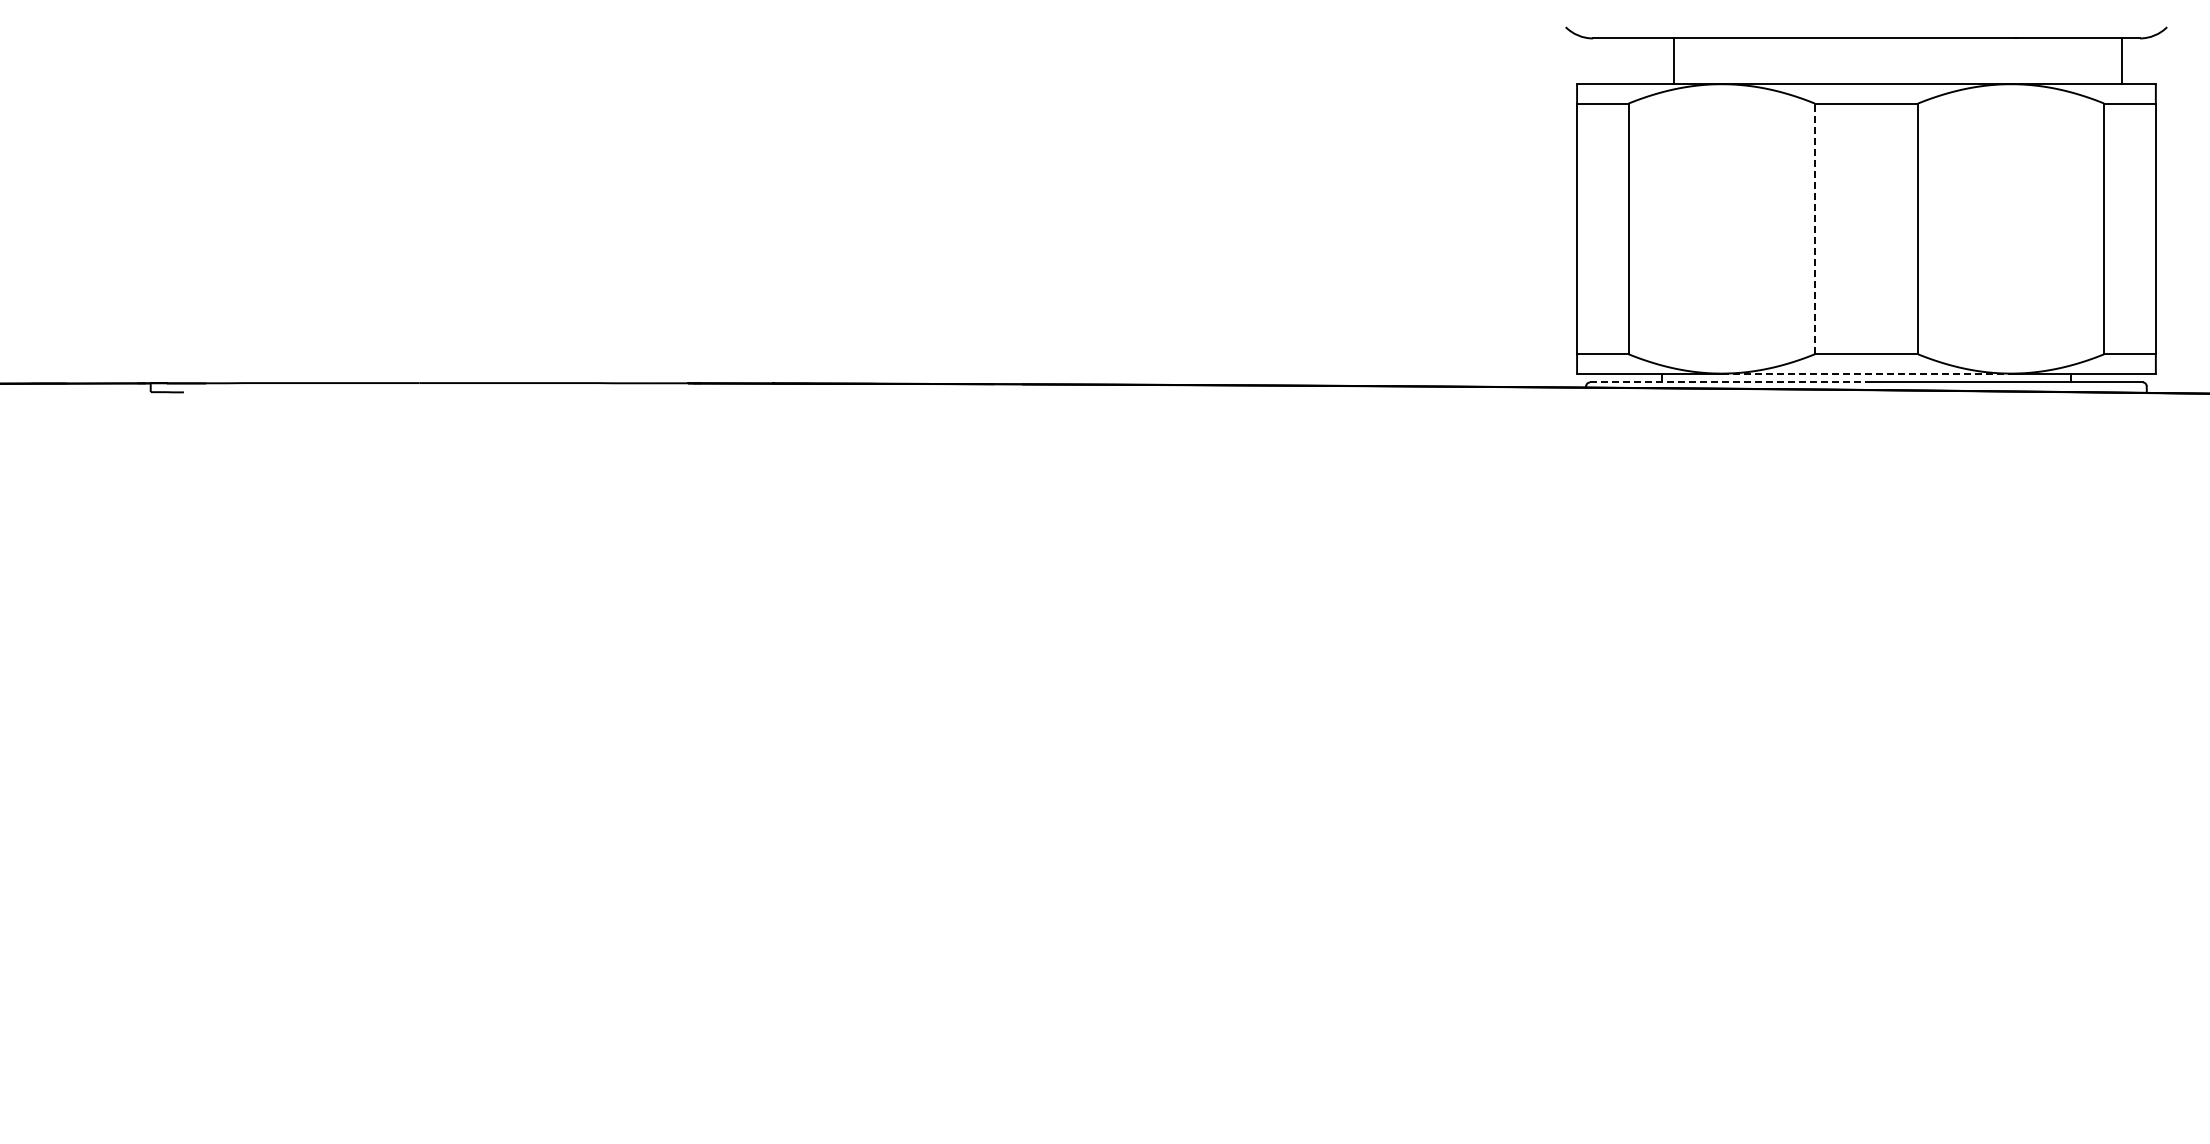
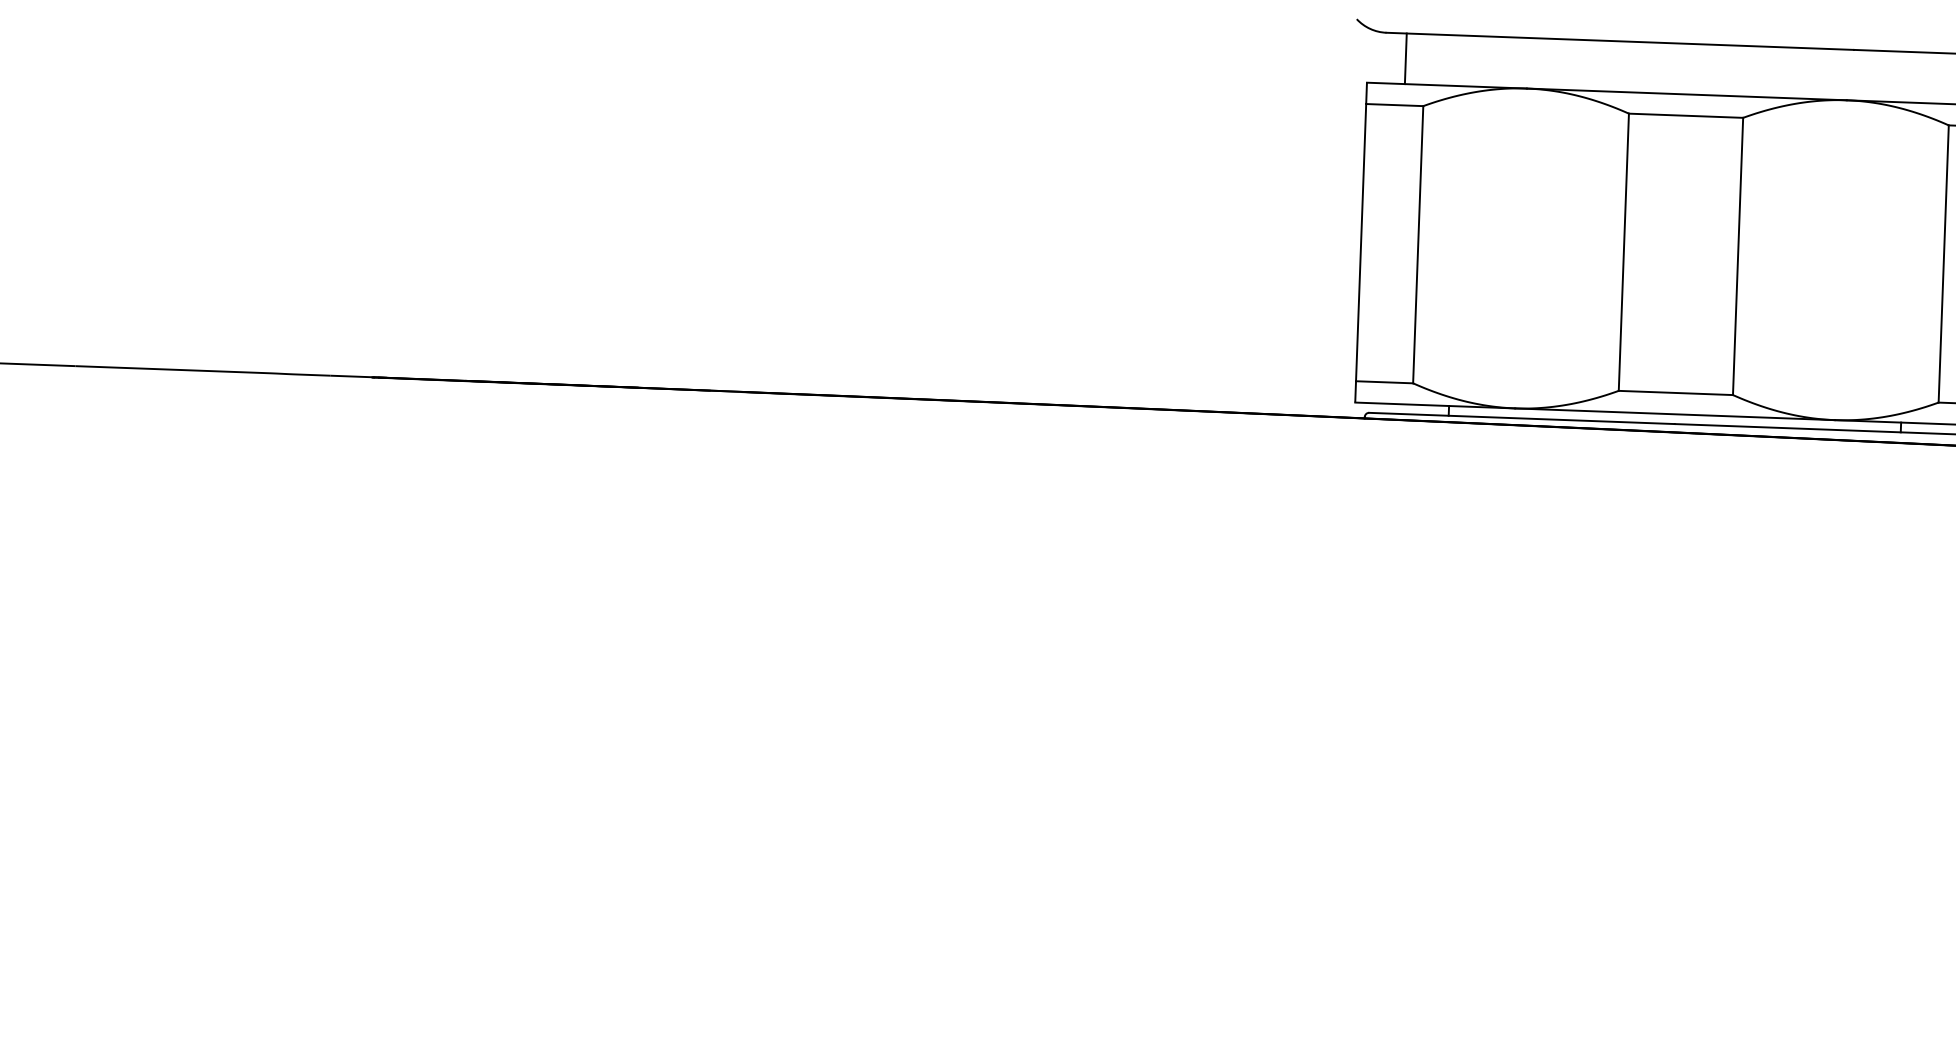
line: (1674, 61) -> (1405, 58), moved
line: (1814, 228) -> (1623, 251), dashed -> solid
line: (1866, 373) -> (1675, 414), dashed -> solid
line: (1728, 382) -> (1522, 418), dashed -> solid

